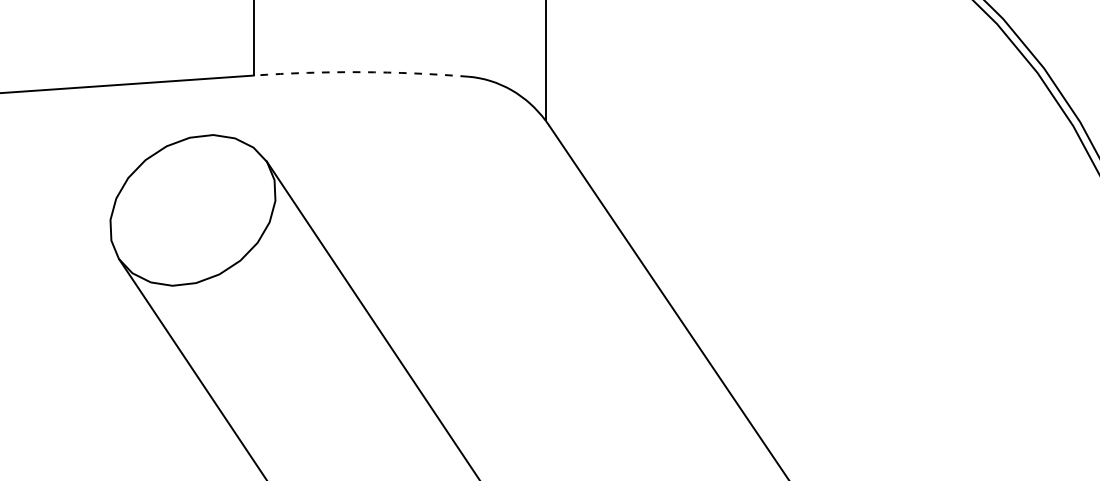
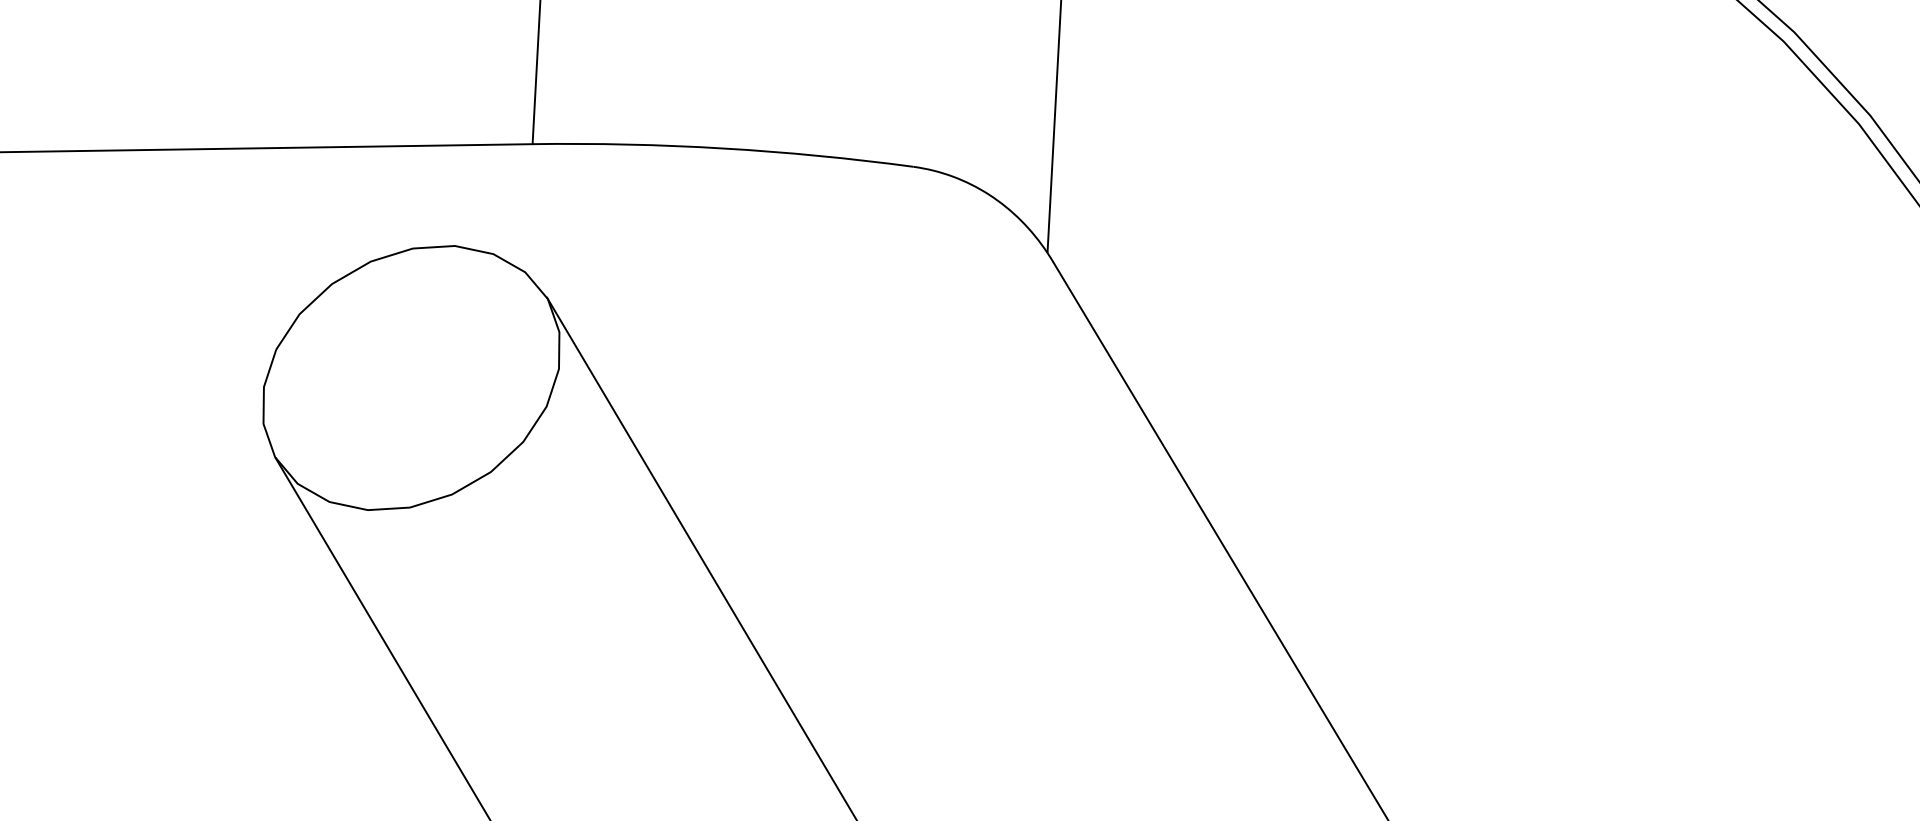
arc: (360, 72) -> (722, 148), dashed -> solid

